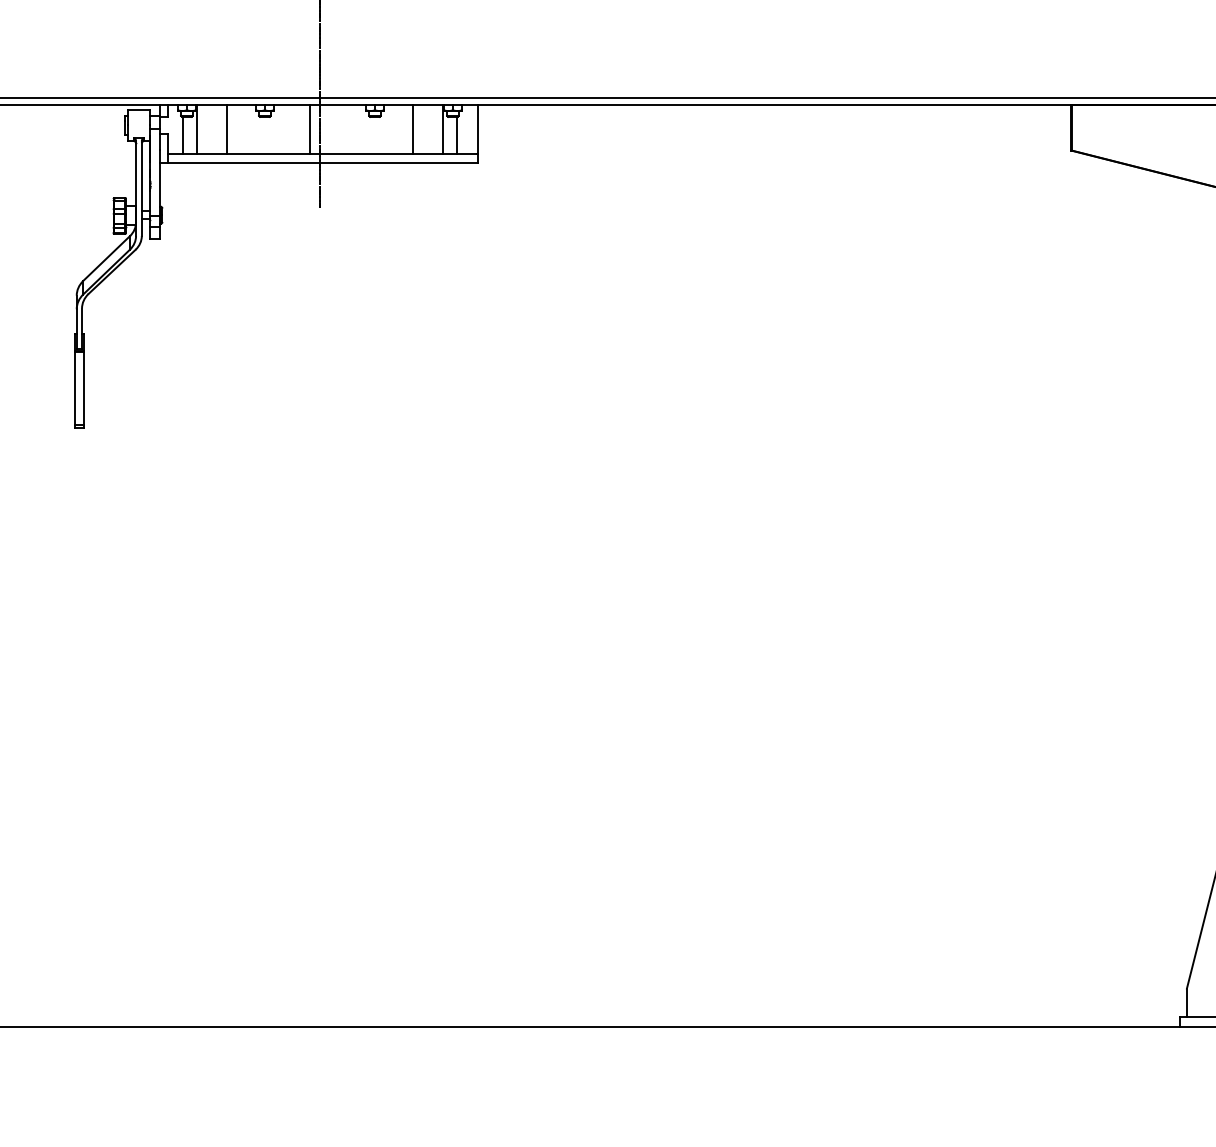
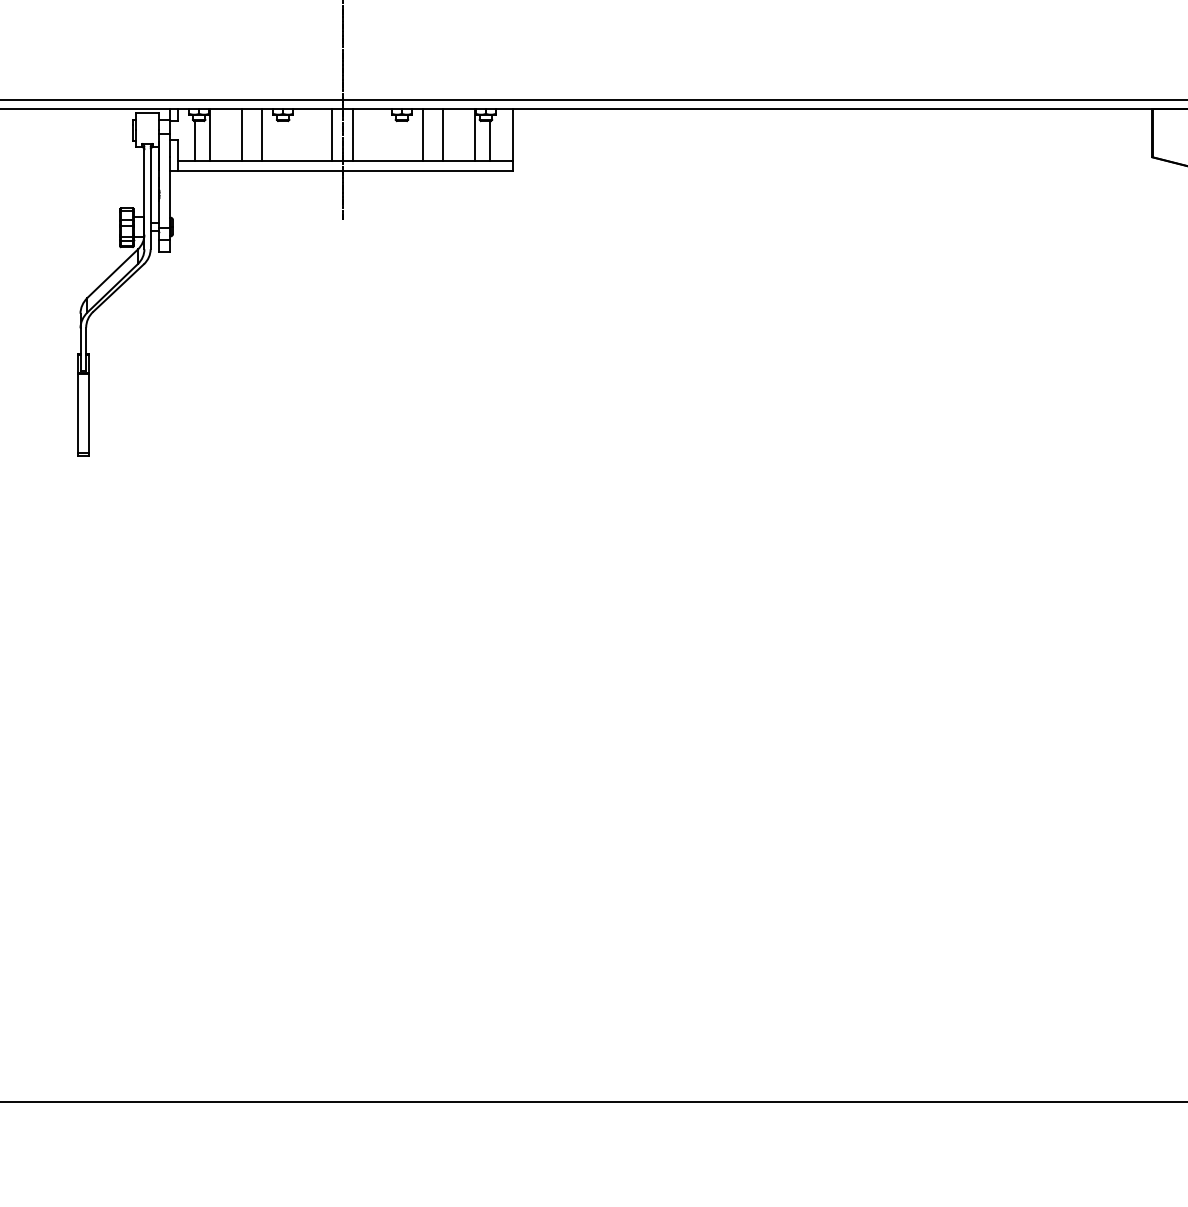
line: (245, 129) -> (262, 134), added
line: (329, 129) -> (352, 134), added
line: (394, 129) -> (422, 134), added

